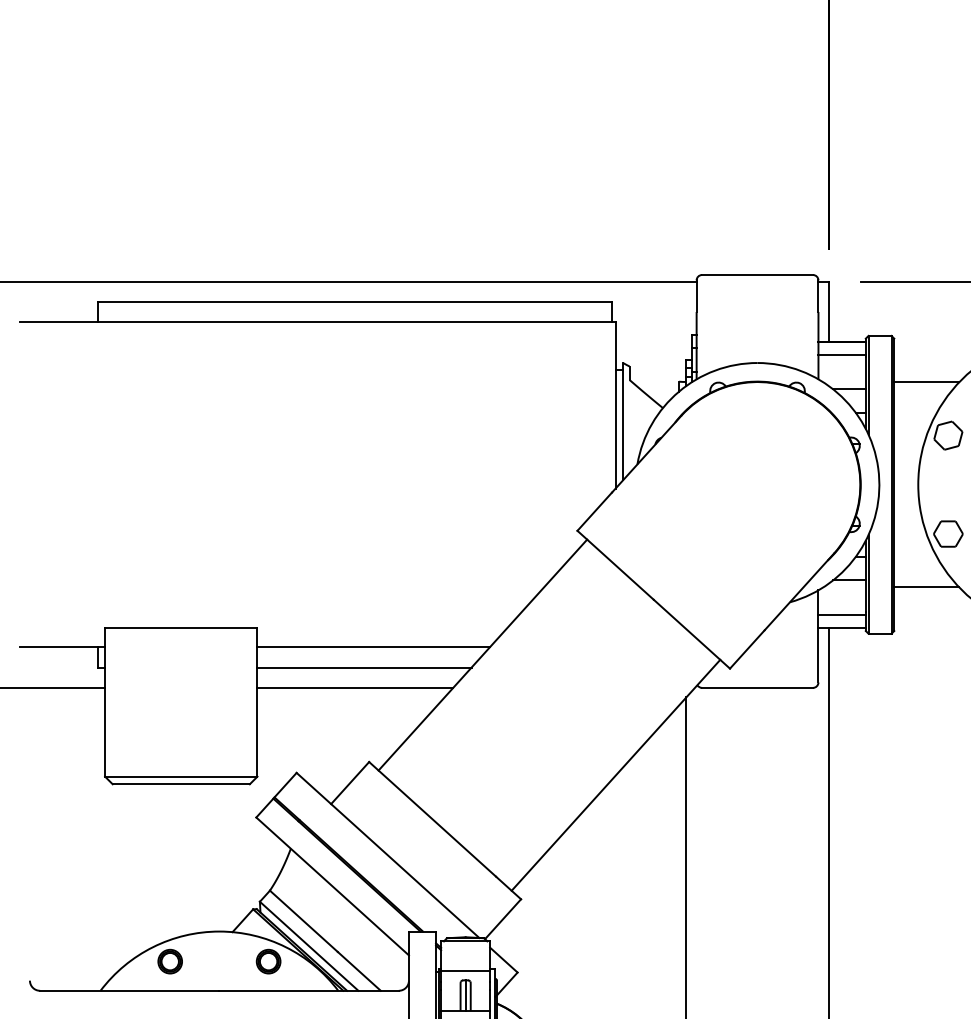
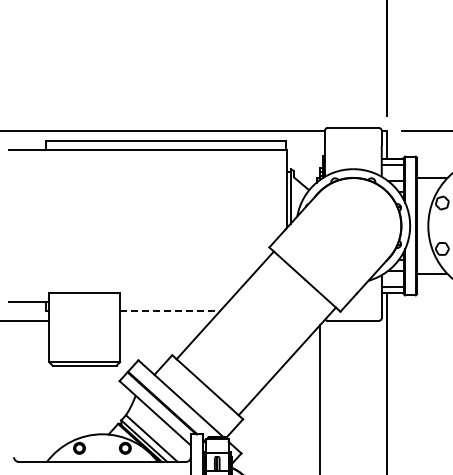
line: (373, 646) -> (174, 301), removed
line: (365, 668) -> (170, 311), solid -> dashed
line: (354, 687) -> (165, 320), removed

